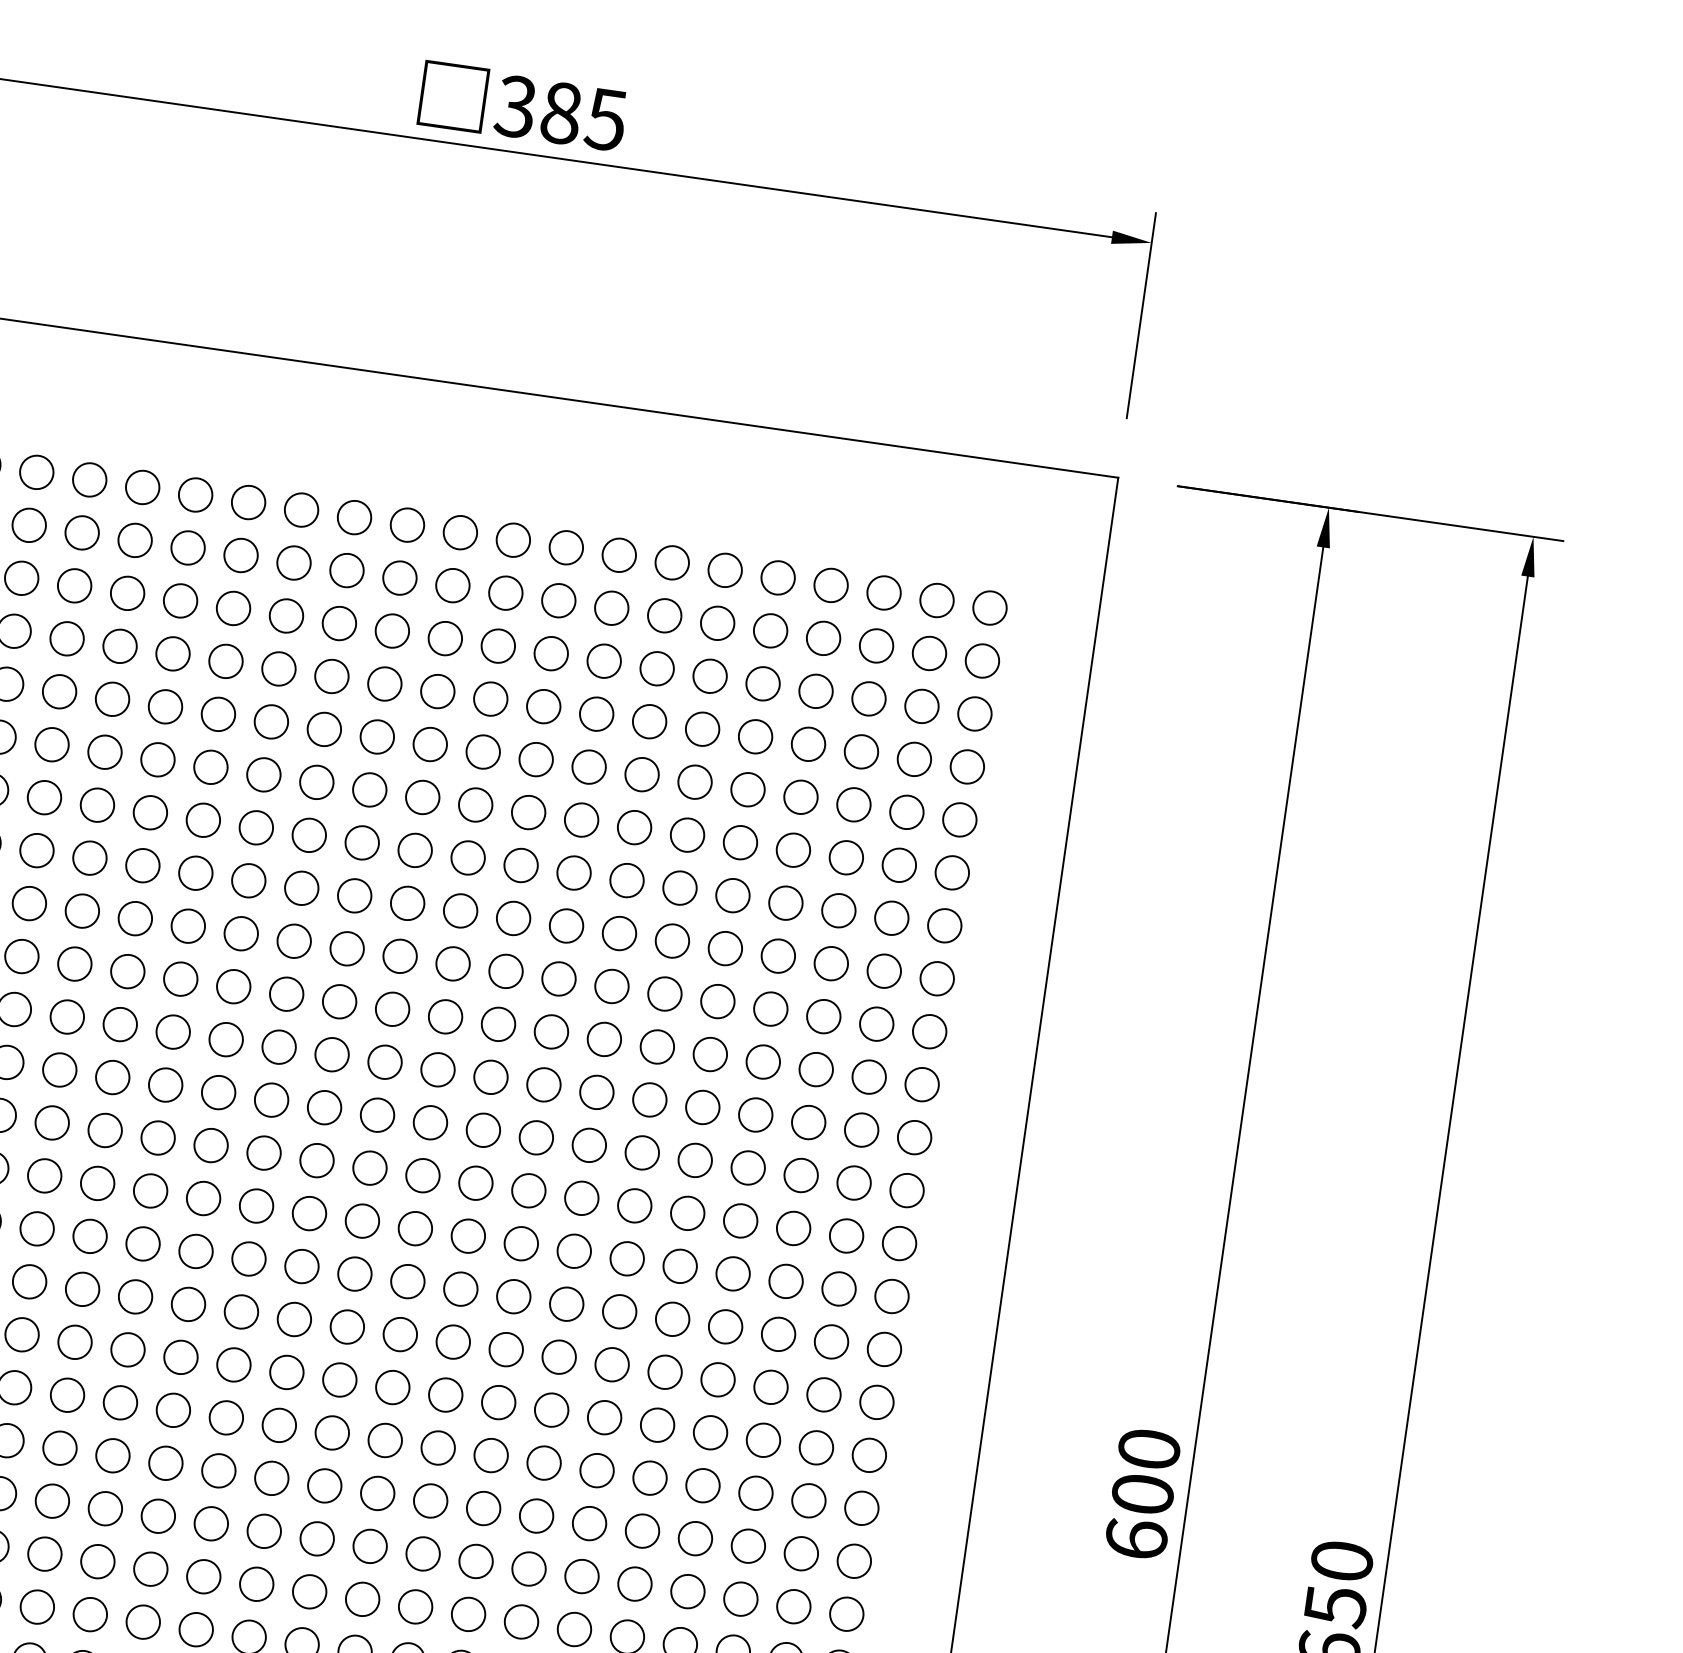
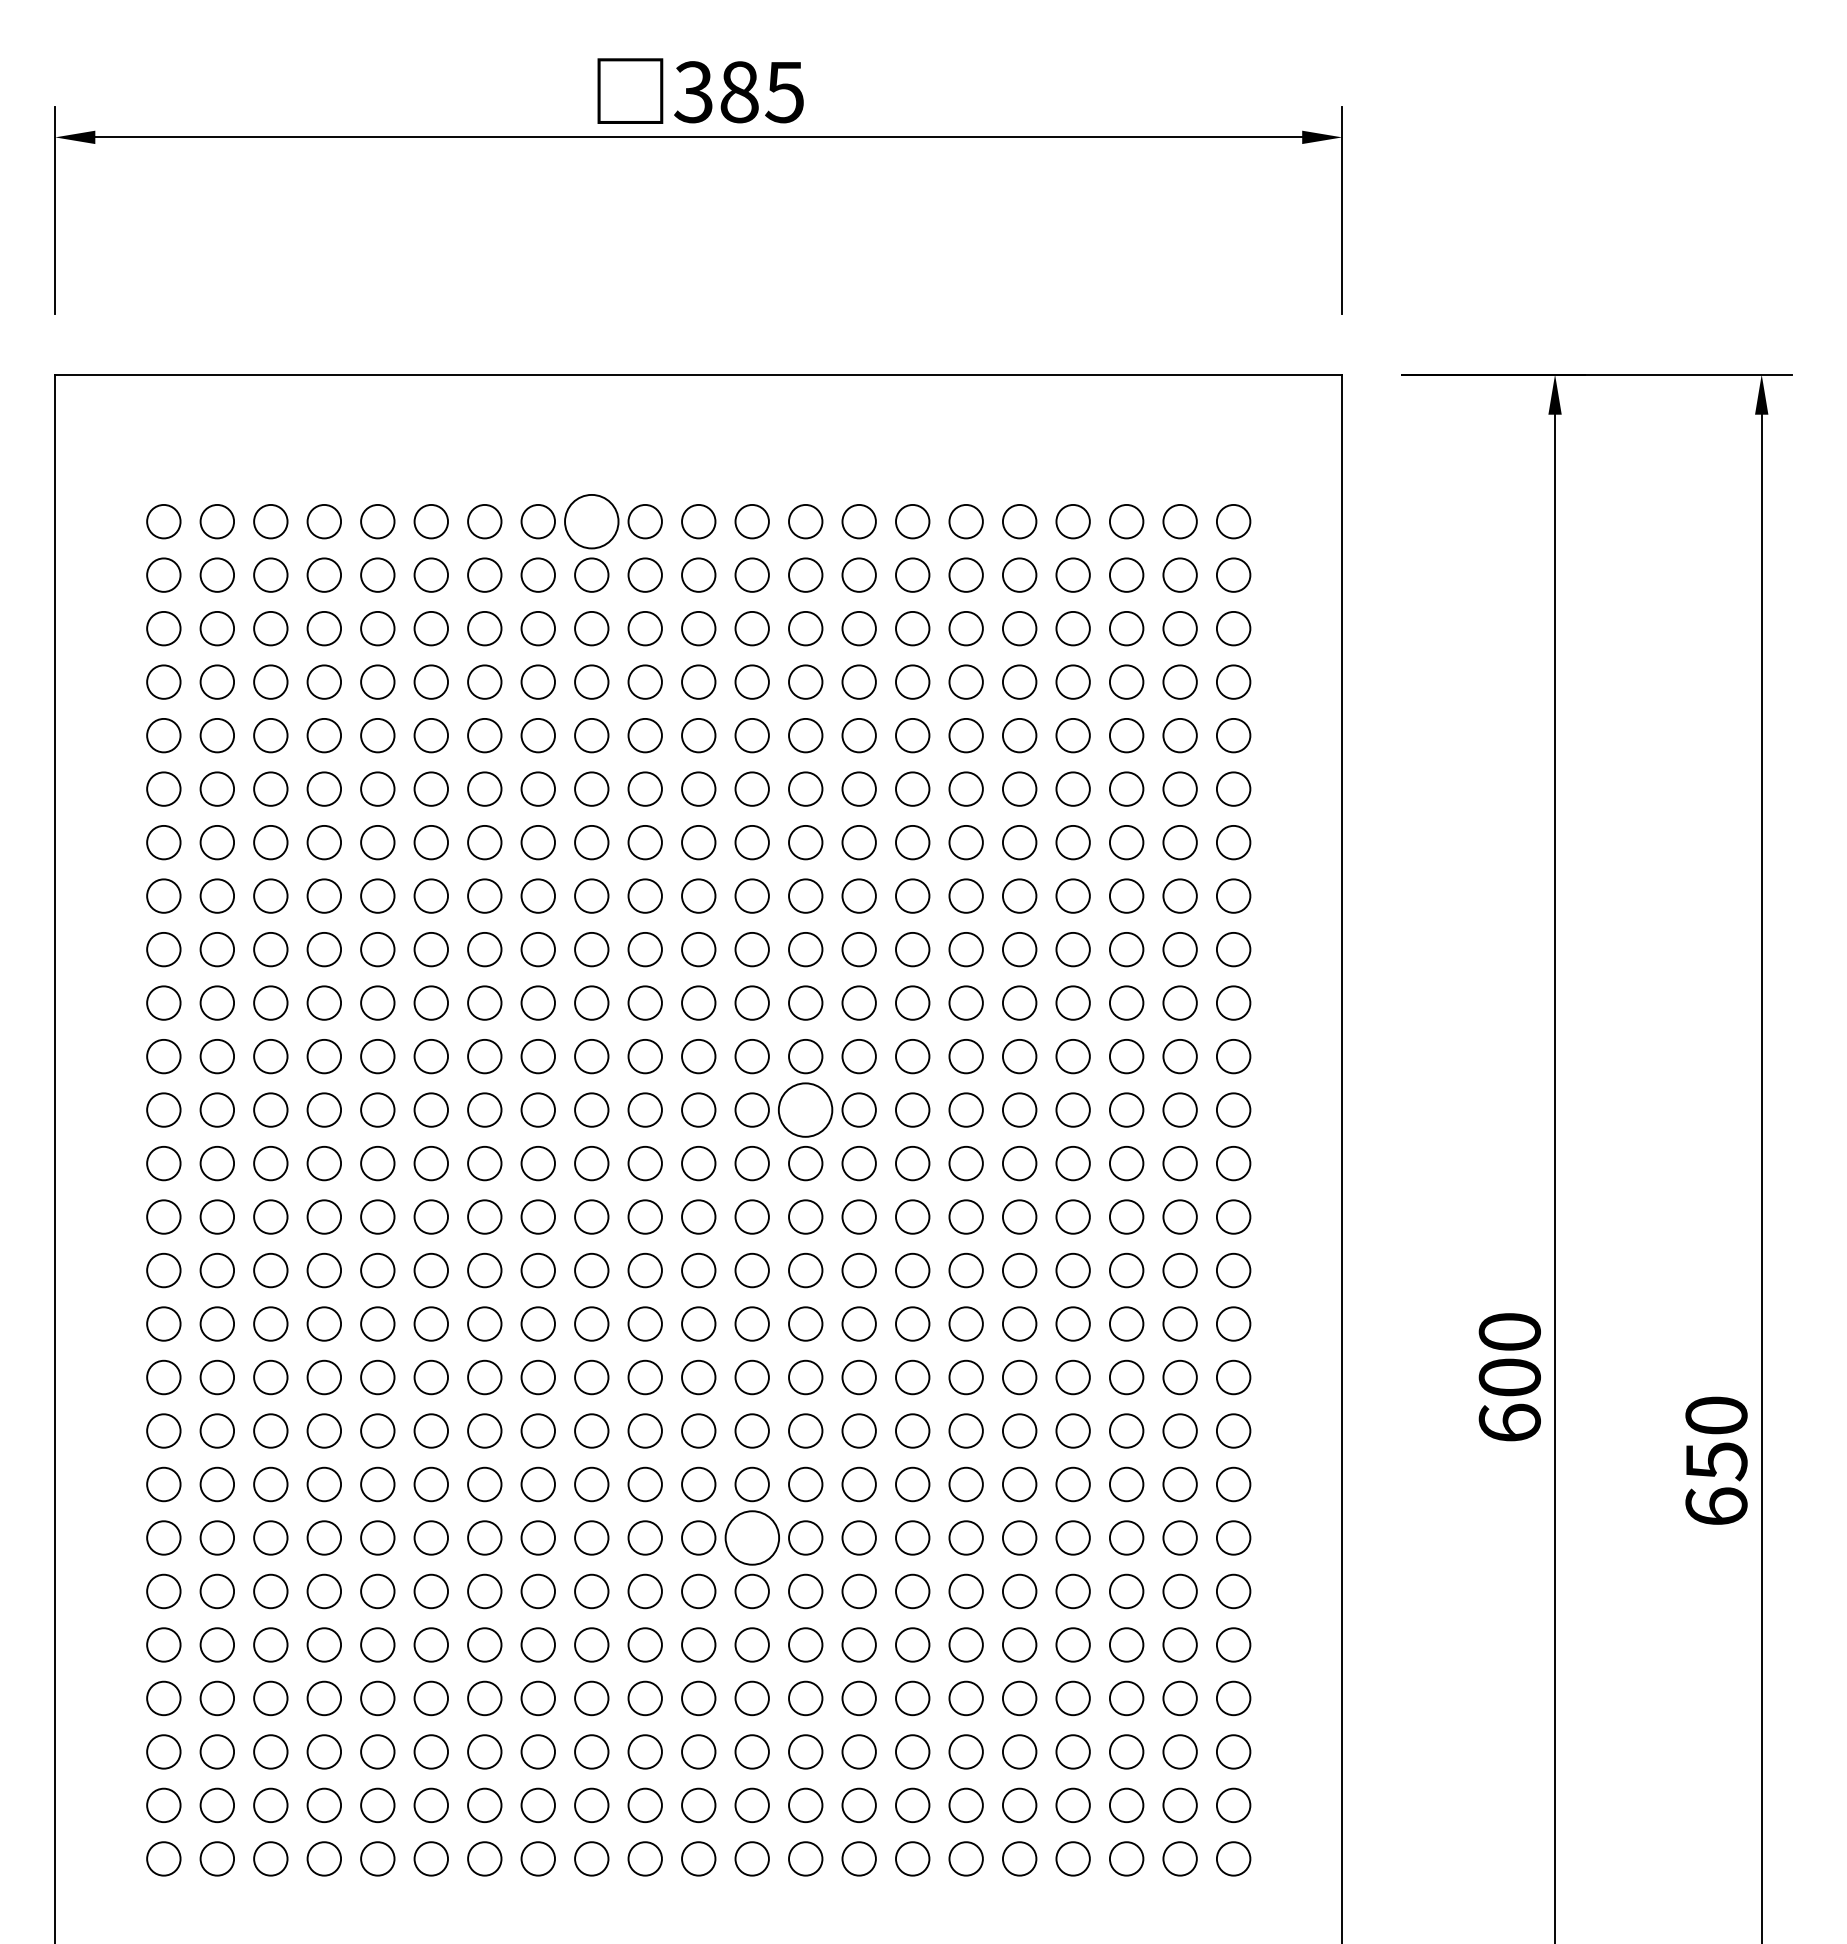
circle: (354, 517) -> (591, 521), size x1.6
circle: (483, 1129) -> (805, 1109), size x1.6
circle: (369, 1545) -> (751, 1537), size x1.6

